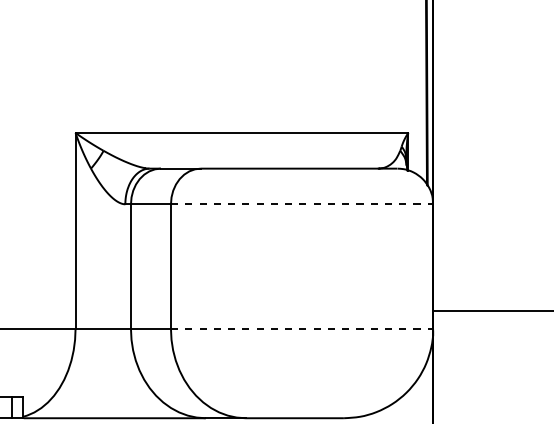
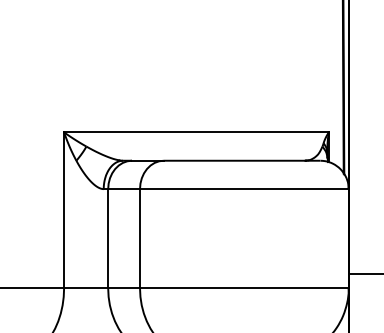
line: (302, 204) -> (244, 189), dashed -> solid
line: (302, 329) -> (244, 288), dashed -> solid

